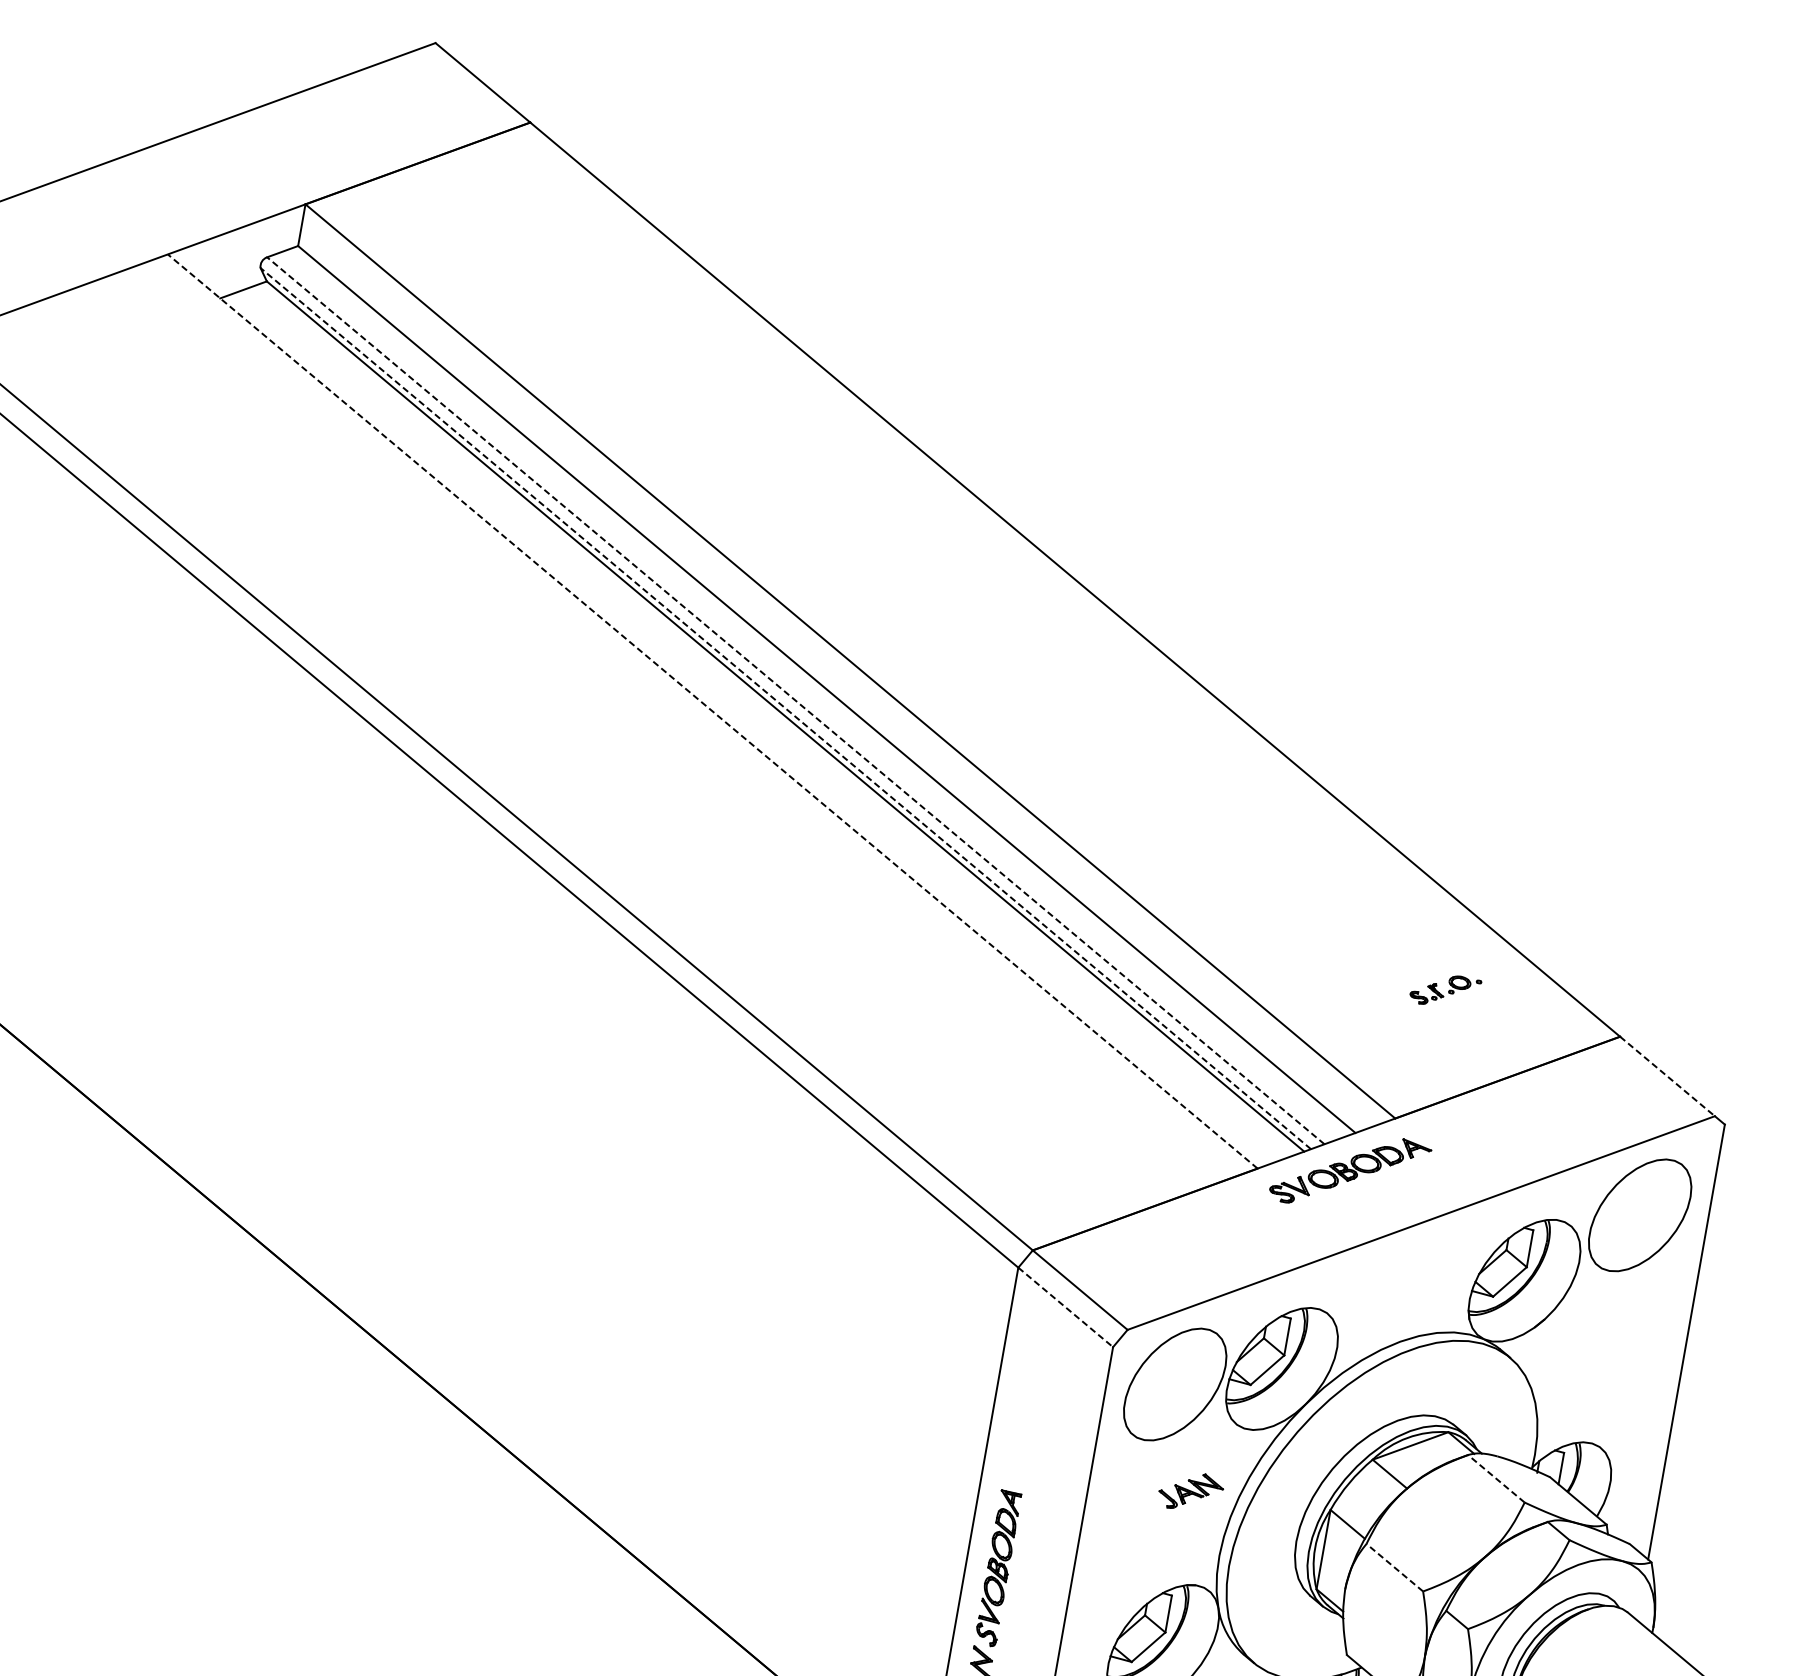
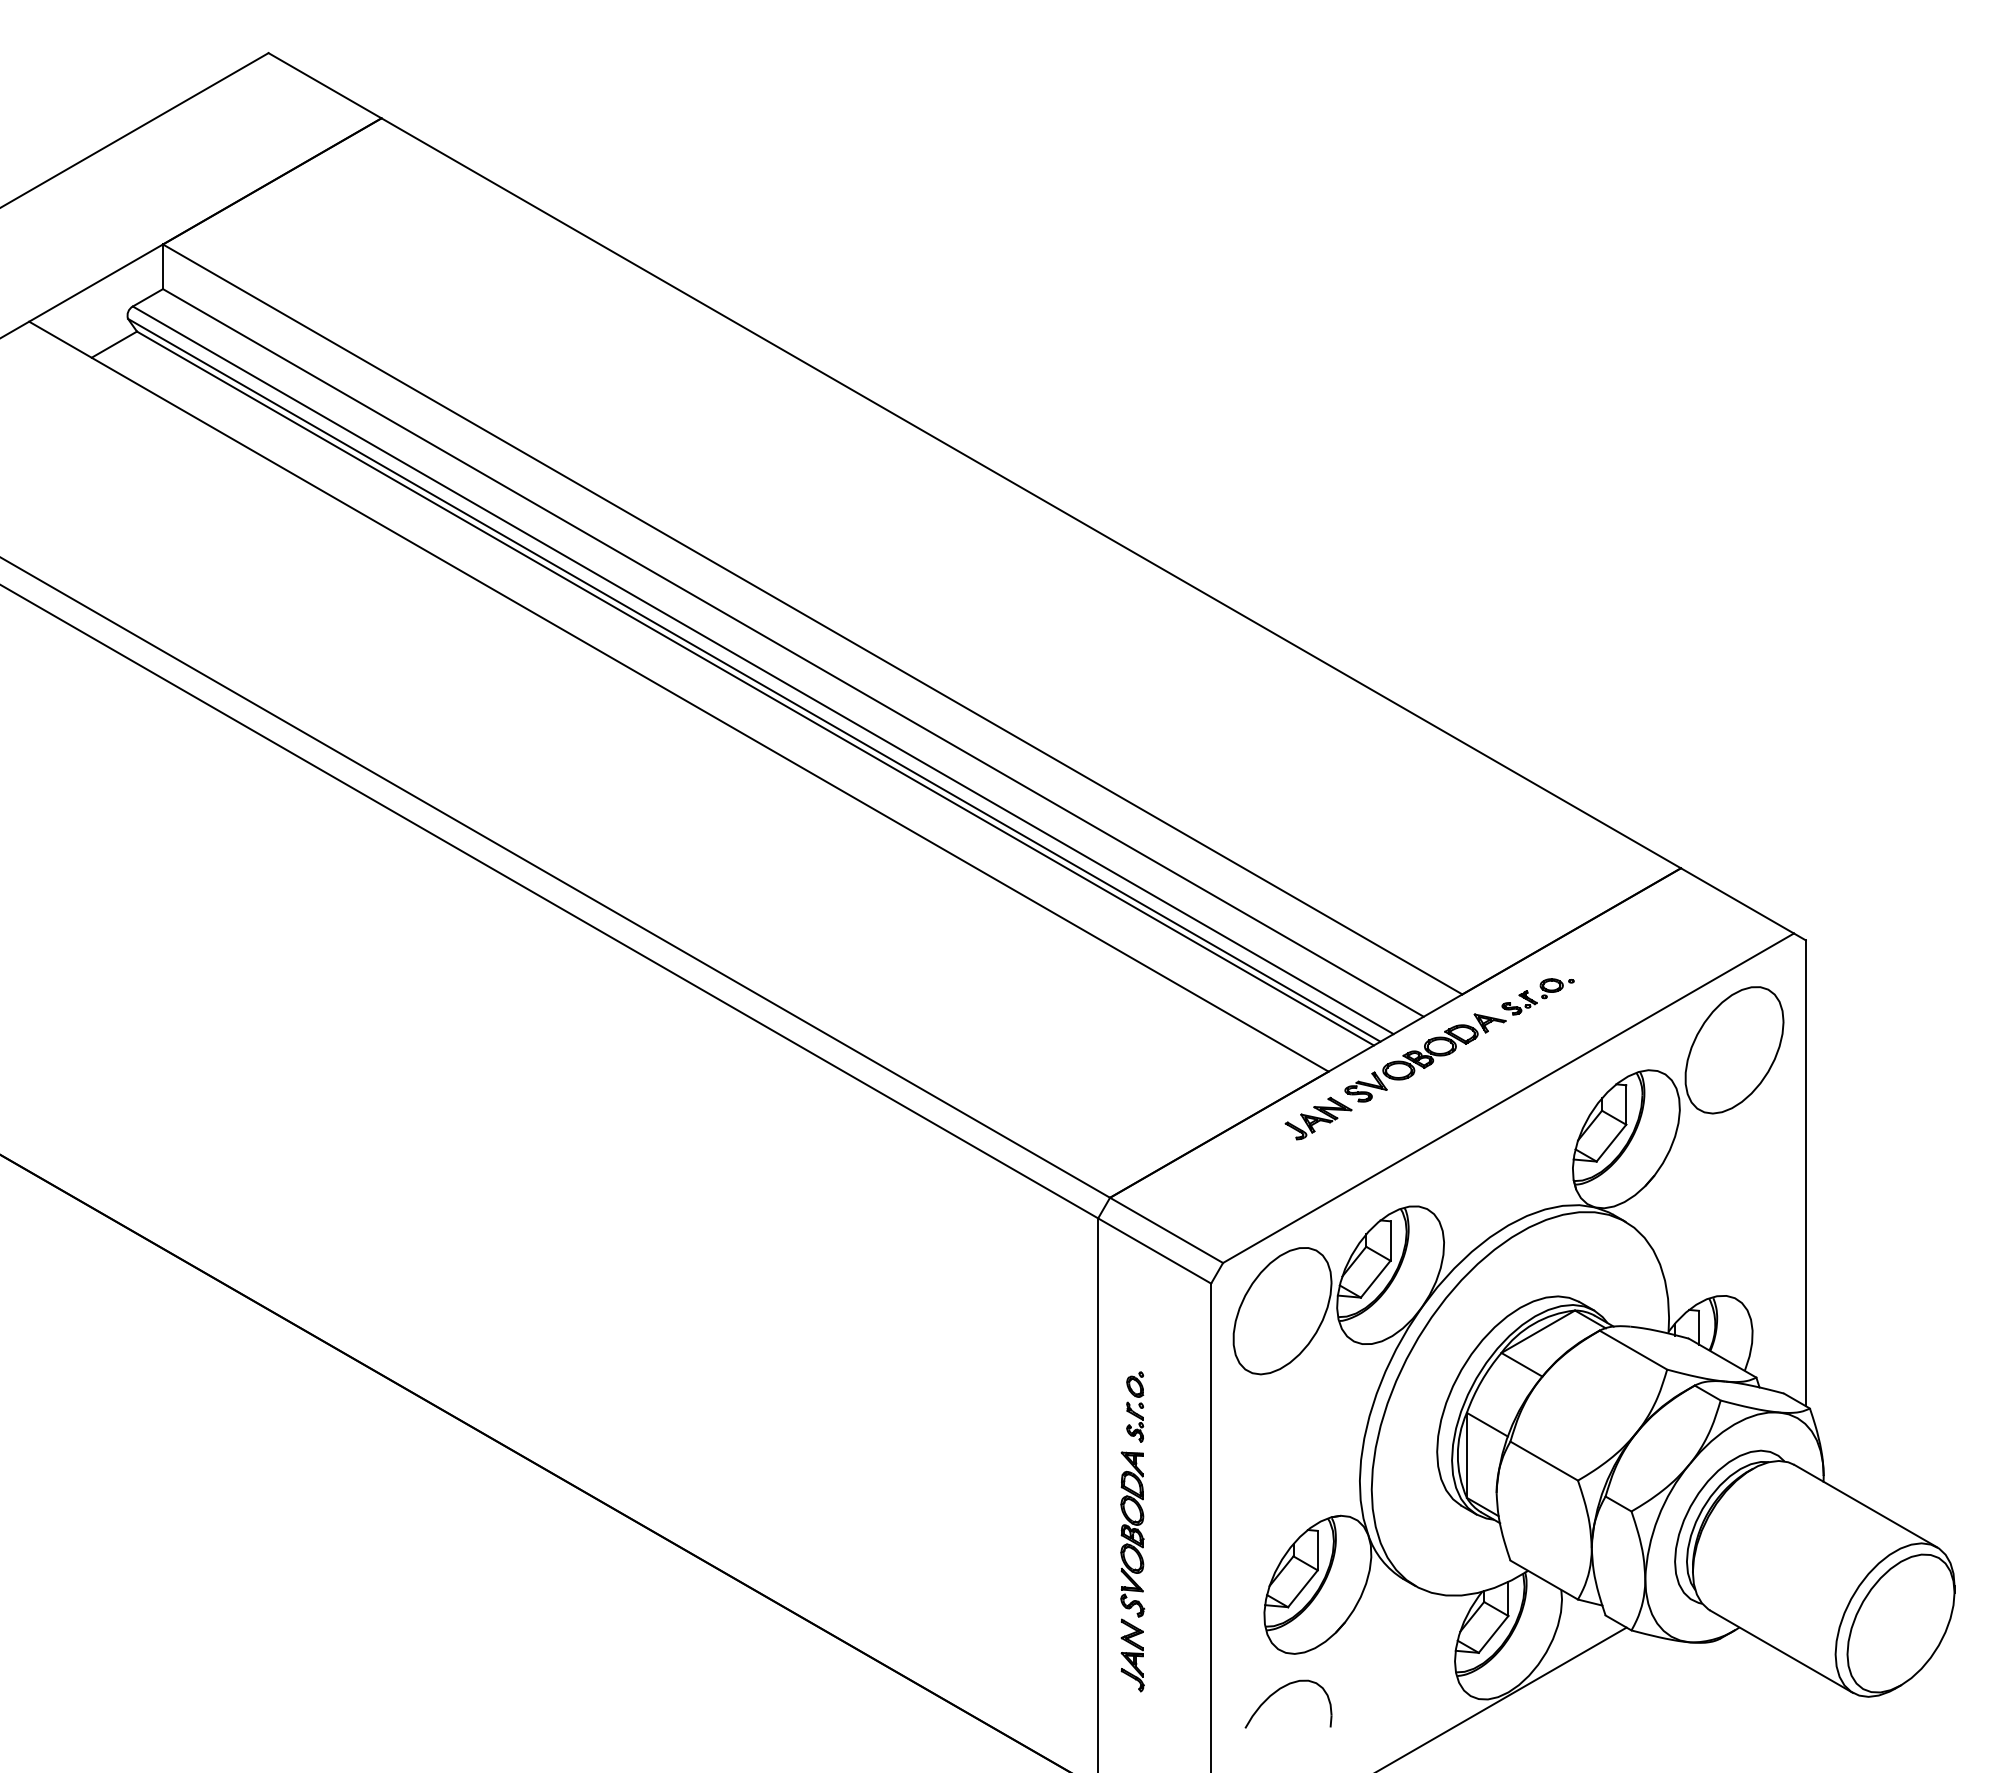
line: (796, 701) -> (763, 670), dashed -> solid
line: (785, 708) -> (753, 680), dashed -> solid
line: (712, 711) -> (678, 696), dashed -> solid
part: (1444, 990) -> (1537, 996), moved
line: (1667, 1077) -> (1737, 901), dashed -> solid
line: (1066, 1308) -> (1155, 1251), dashed -> solid
part: (1022, 1449) -> (1135, 1406), added
line: (1496, 1479) -> (1633, 1350), dashed -> solid
part: (1190, 1491) -> (1318, 1118), moved
line: (1395, 1568) -> (1544, 1461), dashed -> solid

